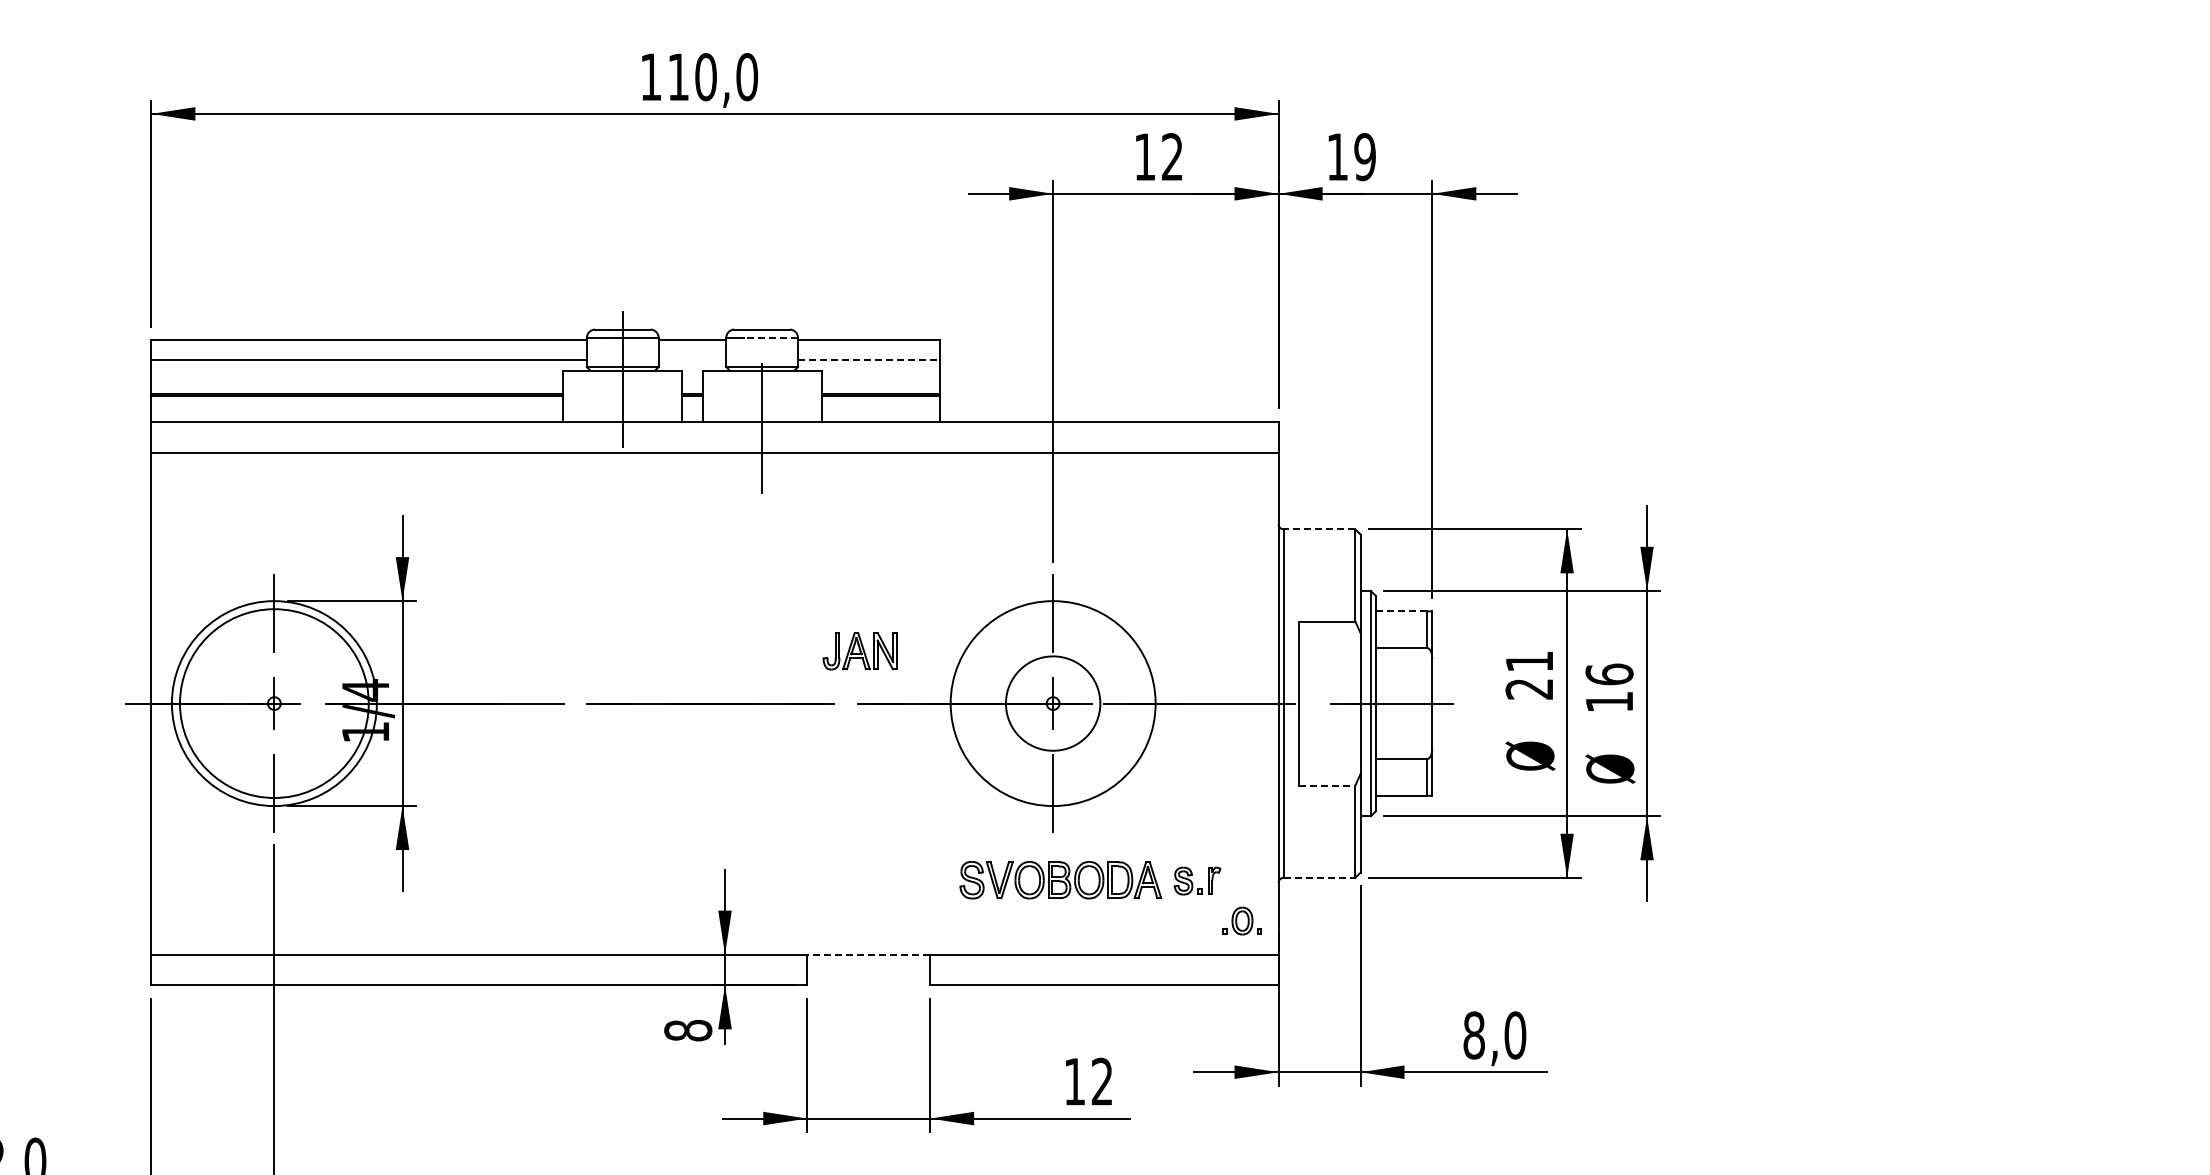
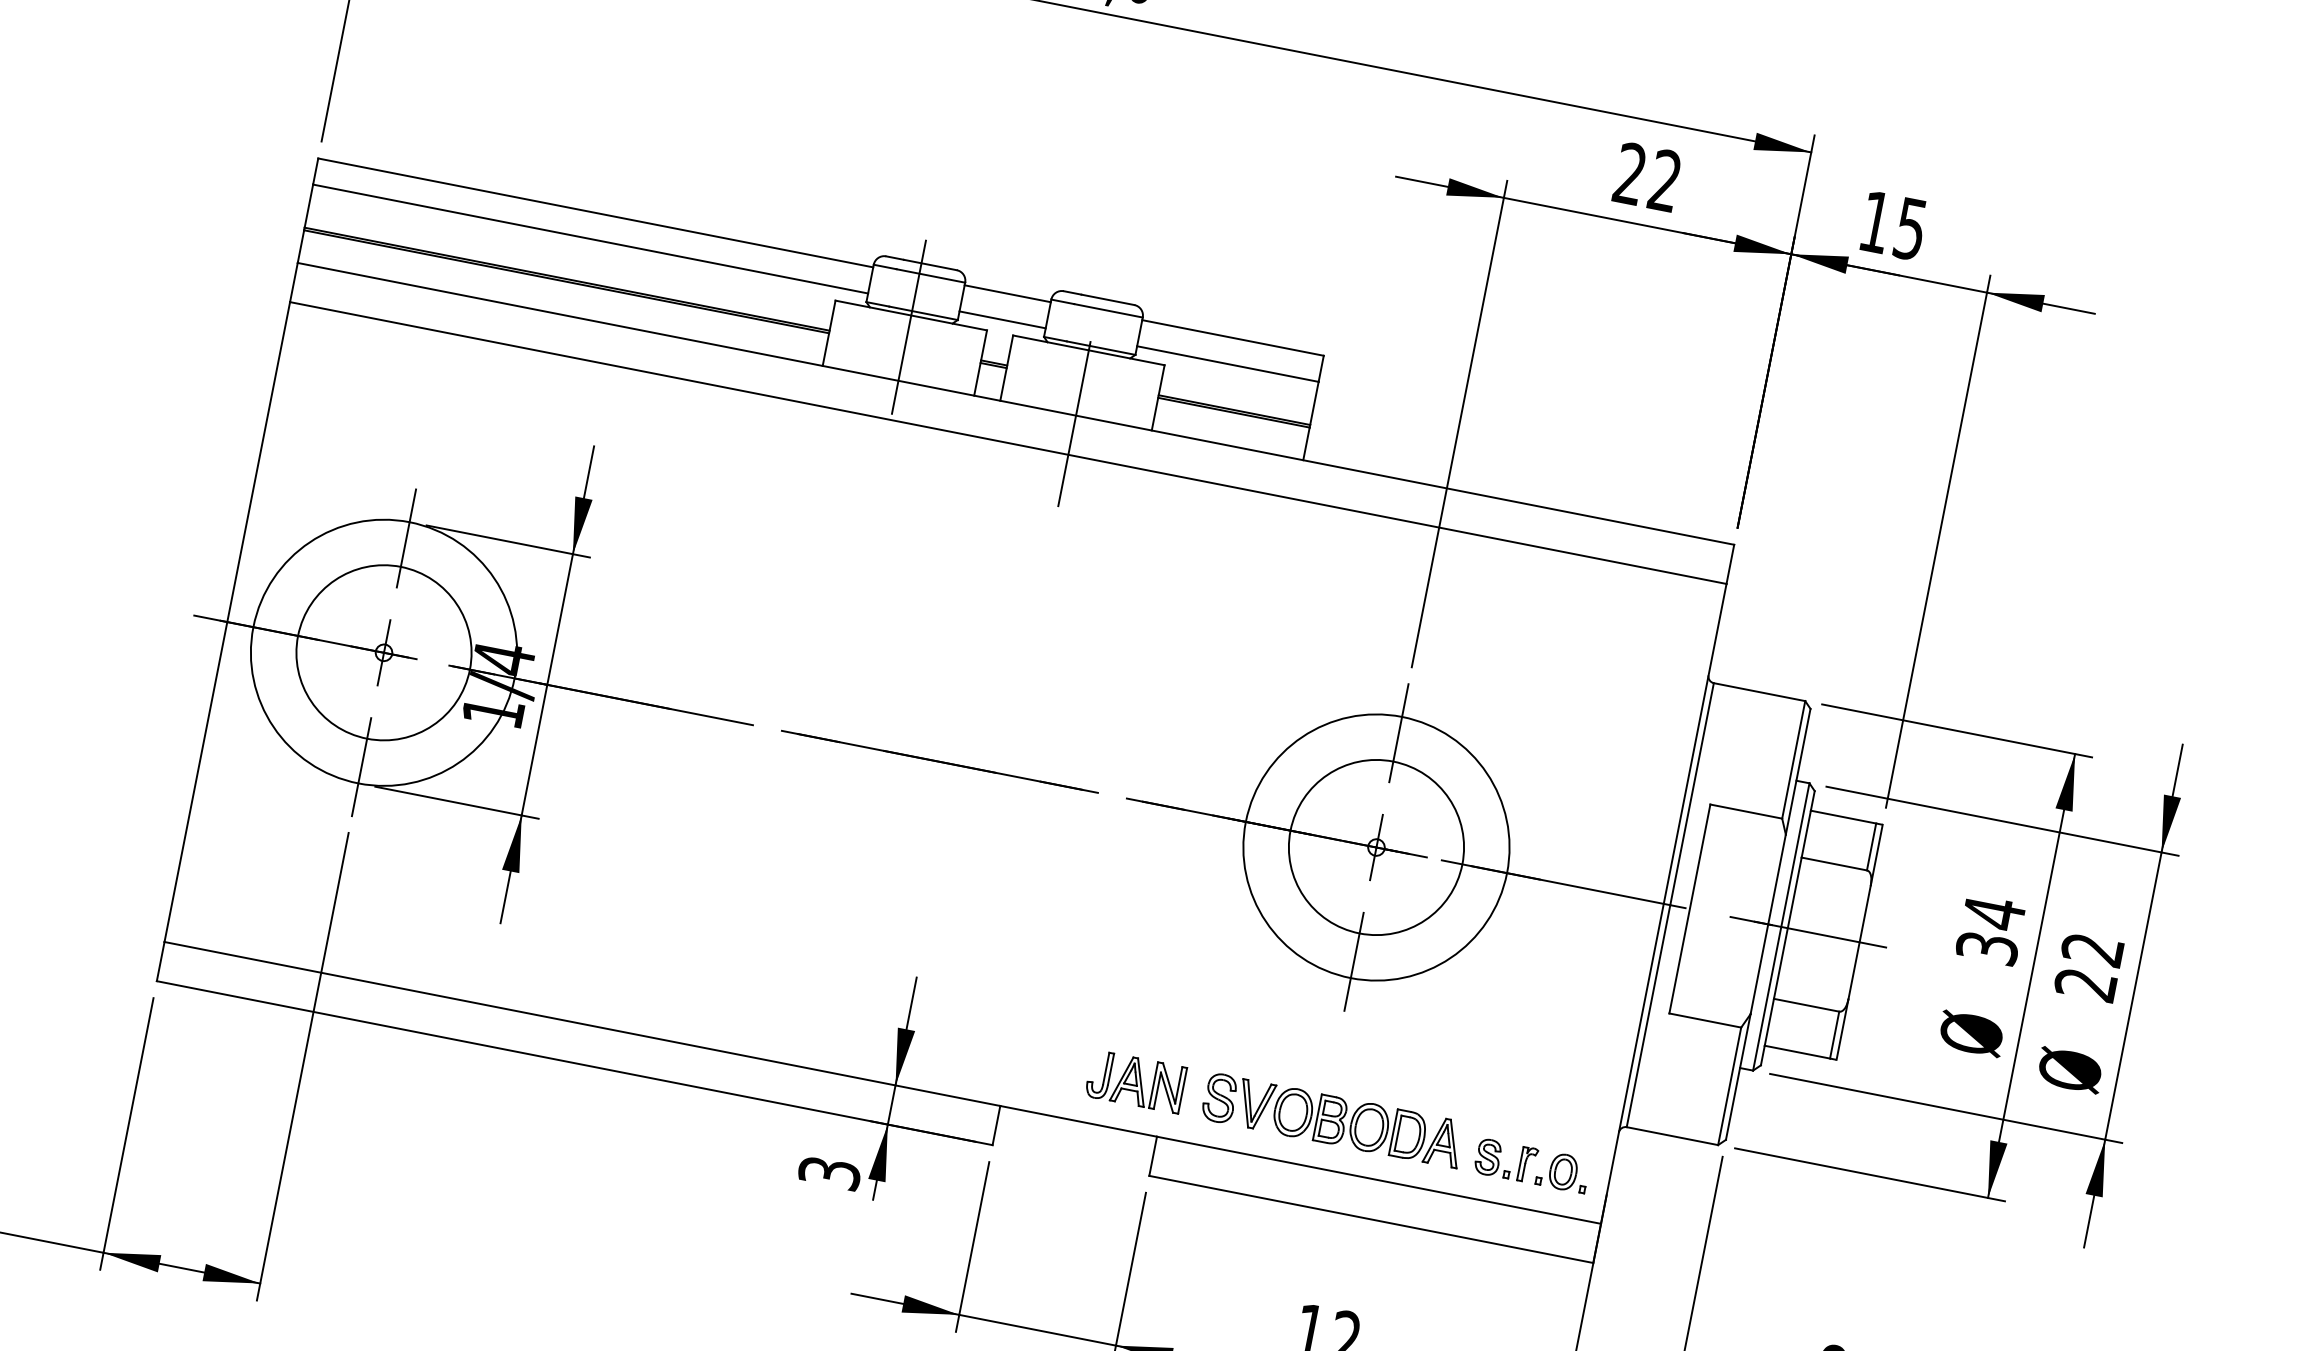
text: (1144, 156) -> (1629, 173), 12 -> 22
text: (1364, 156) -> (1910, 228), 19 -> 15
line: (771, 337) -> (1109, 310), dashed -> solid
line: (692, 360) -> (1002, 320), added
line: (869, 360) -> (1228, 364), dashed -> solid
line: (1319, 529) -> (1759, 692), dashed -> solid
line: (1401, 611) -> (1843, 817), dashed -> solid
part: (859, 651) -> (1135, 1081), moved
text: (1529, 674) -> (1990, 929), 21 -> 34
text: (1609, 687) -> (2089, 966), 16 -> 22
circle: (273, 703) -> (382, 652), size x0.71
circle: (1052, 703) -> (1375, 847), size x1.43
line: (1327, 785) -> (1705, 1020), dashed -> solid
line: (1319, 877) -> (1672, 1135), dashed -> solid
part: (1060, 880) -> (1332, 1120), moved
part: (1197, 880) -> (1506, 1160), moved
line: (868, 954) -> (1078, 1121), dashed -> solid
text: (688, 1030) -> (830, 1172), 8 -> 3

